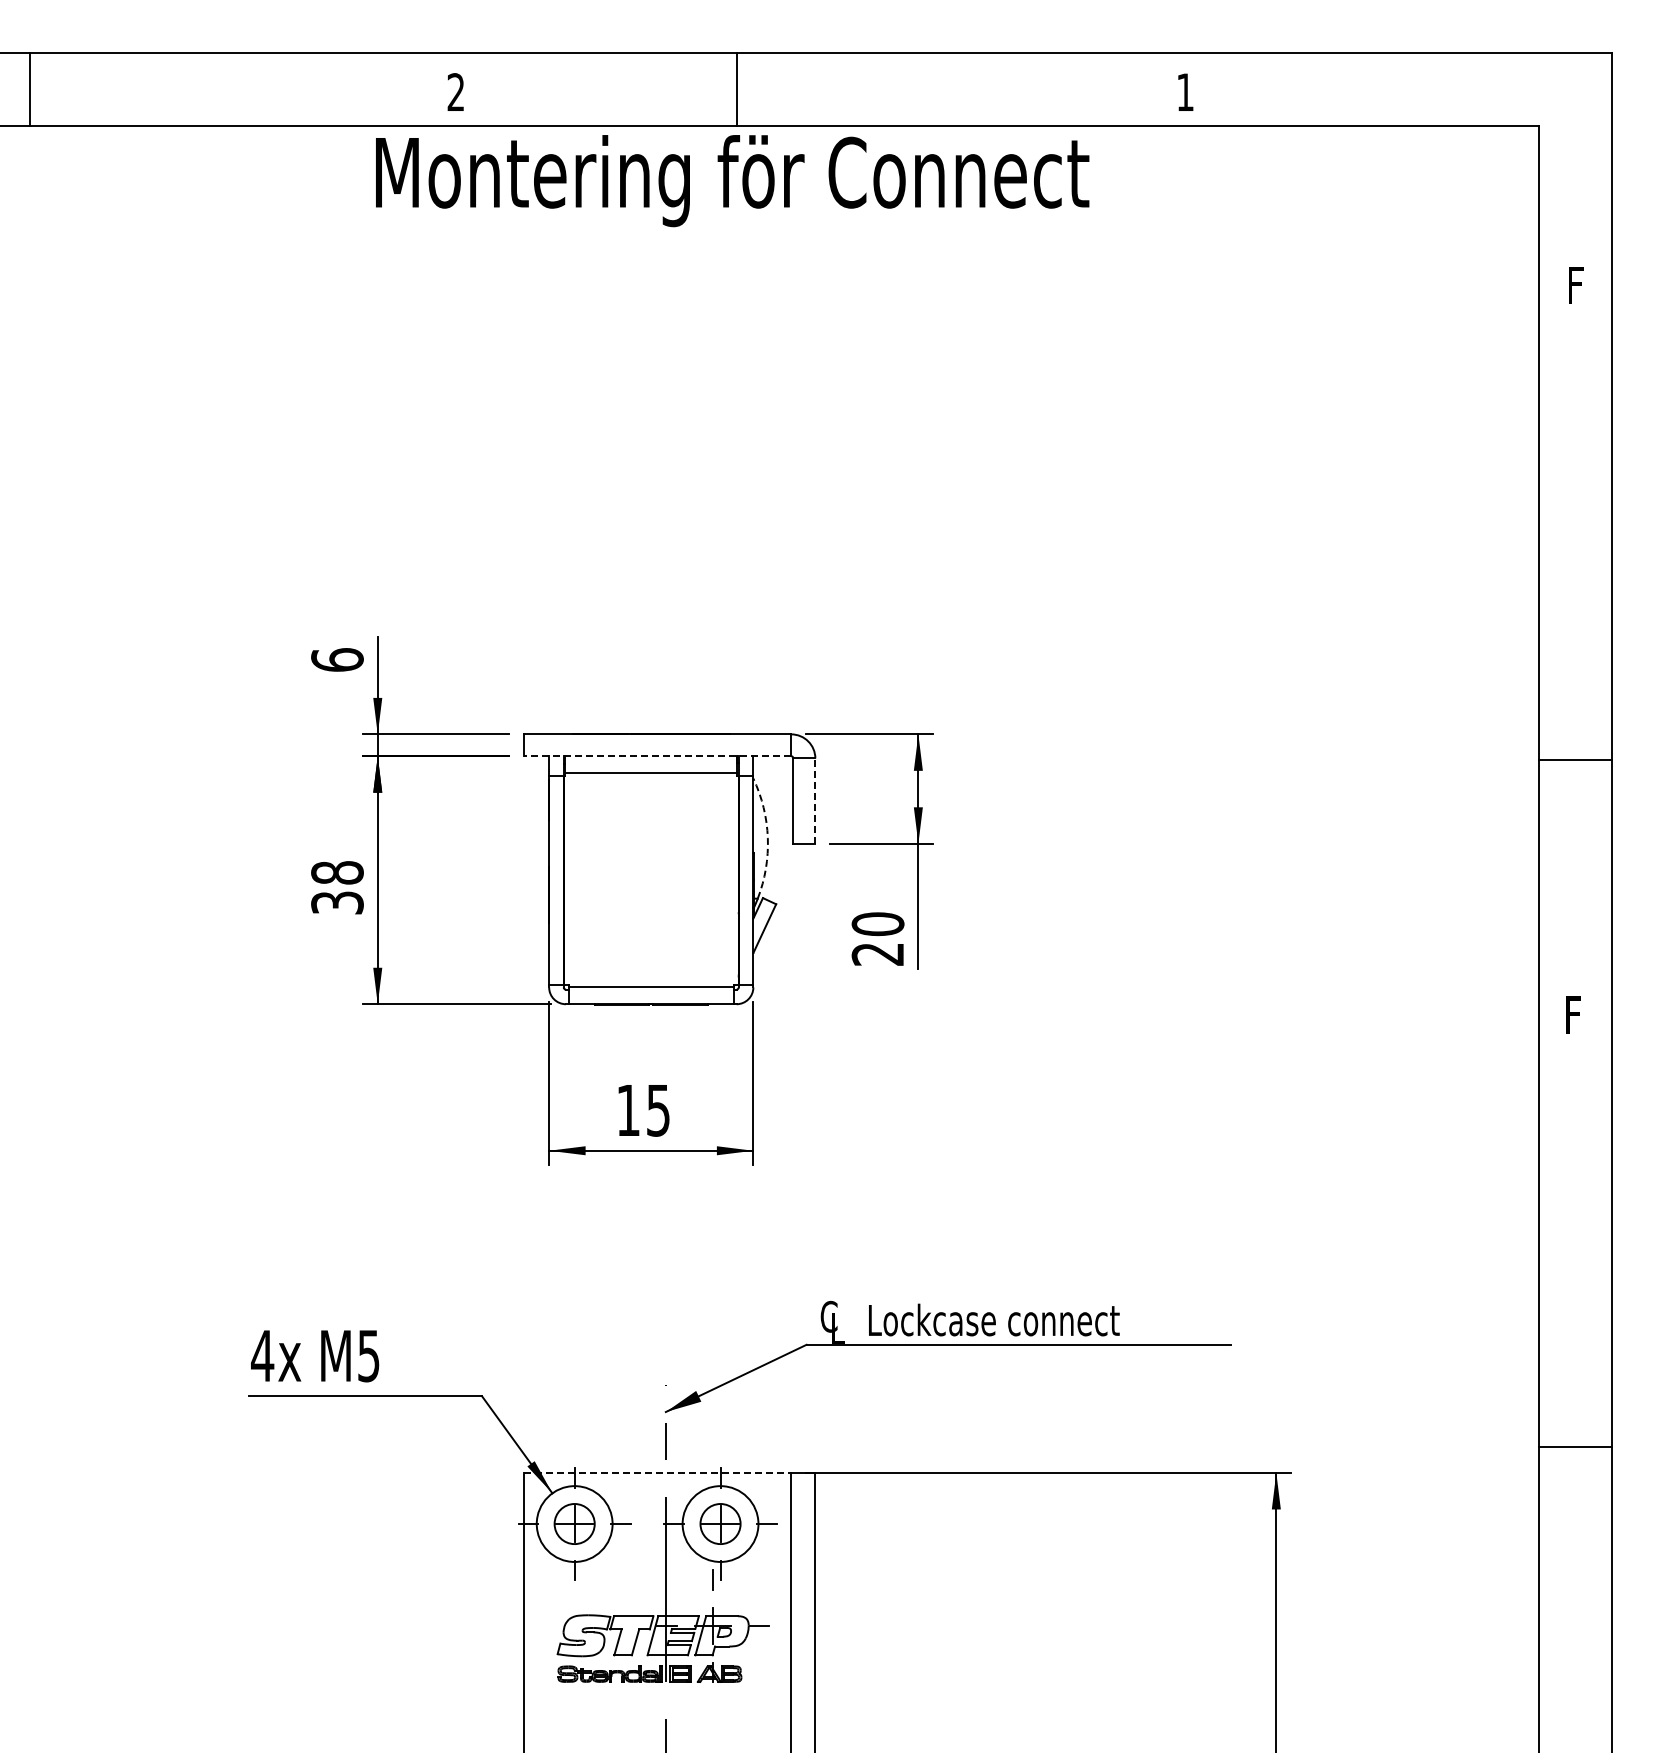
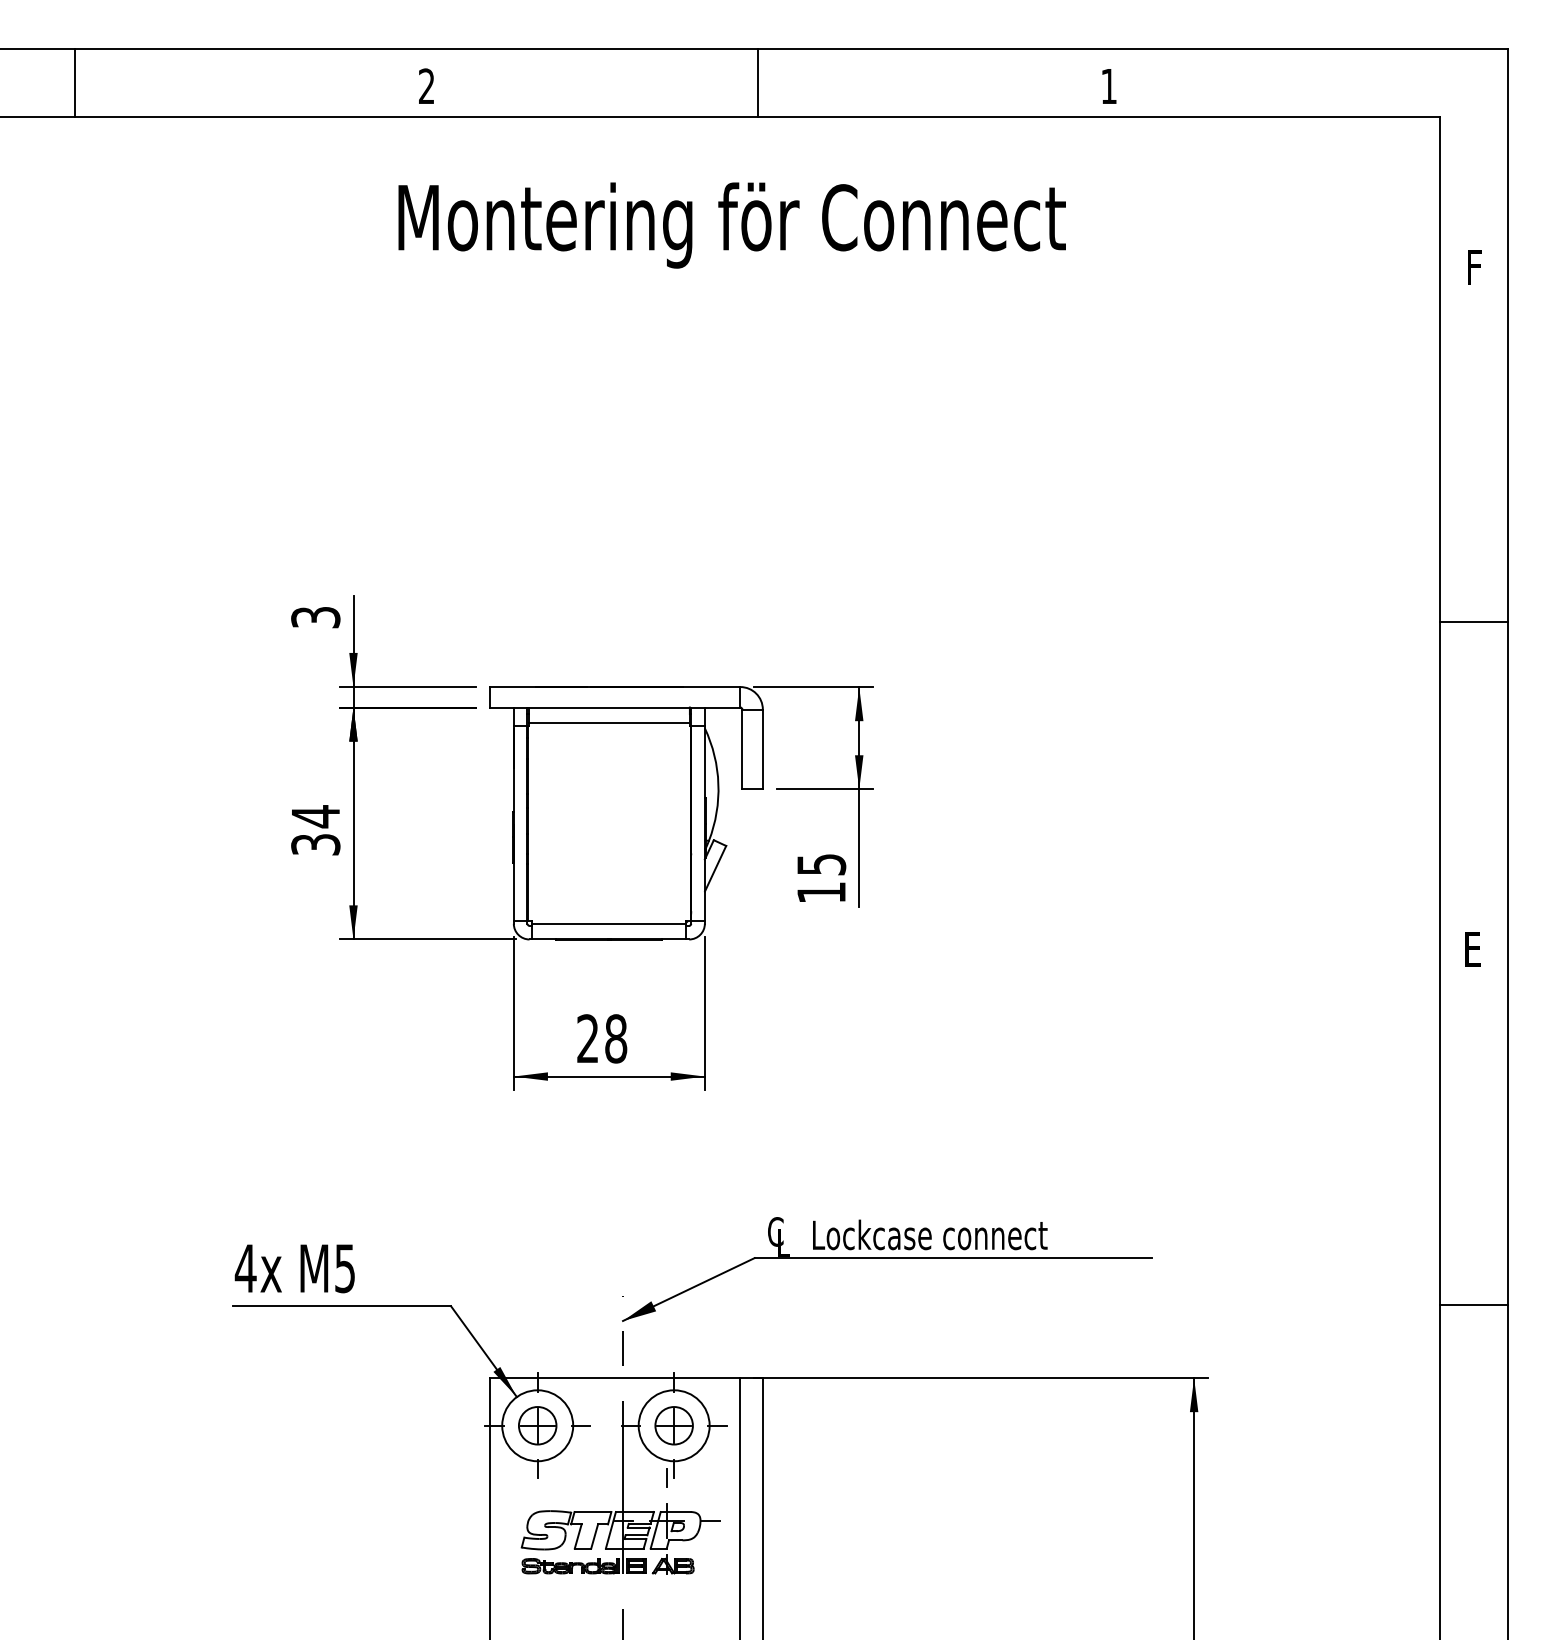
line: (29, 88) -> (75, 82), moved
line: (736, 88) -> (757, 82), moved
text: (732, 181) -> (732, 225), moved
text: (337, 659) -> (315, 616), 6 -> 3
line: (657, 756) -> (615, 707), dashed -> solid
line: (1575, 760) -> (1473, 622), moved
line: (815, 801) -> (762, 749), dashed -> solid
arc: (767, 838) -> (718, 784), dashed -> solid
text: (337, 872) -> (315, 816), 38 -> 34
text: (877, 938) -> (821, 878), 20 -> 15
text: (1576, 1014) -> (1474, 949), F -> E
text: (643, 1110) -> (602, 1038), 15 -> 28
line: (1575, 1446) -> (1473, 1304), moved
line: (657, 1473) -> (615, 1378), dashed -> solid

